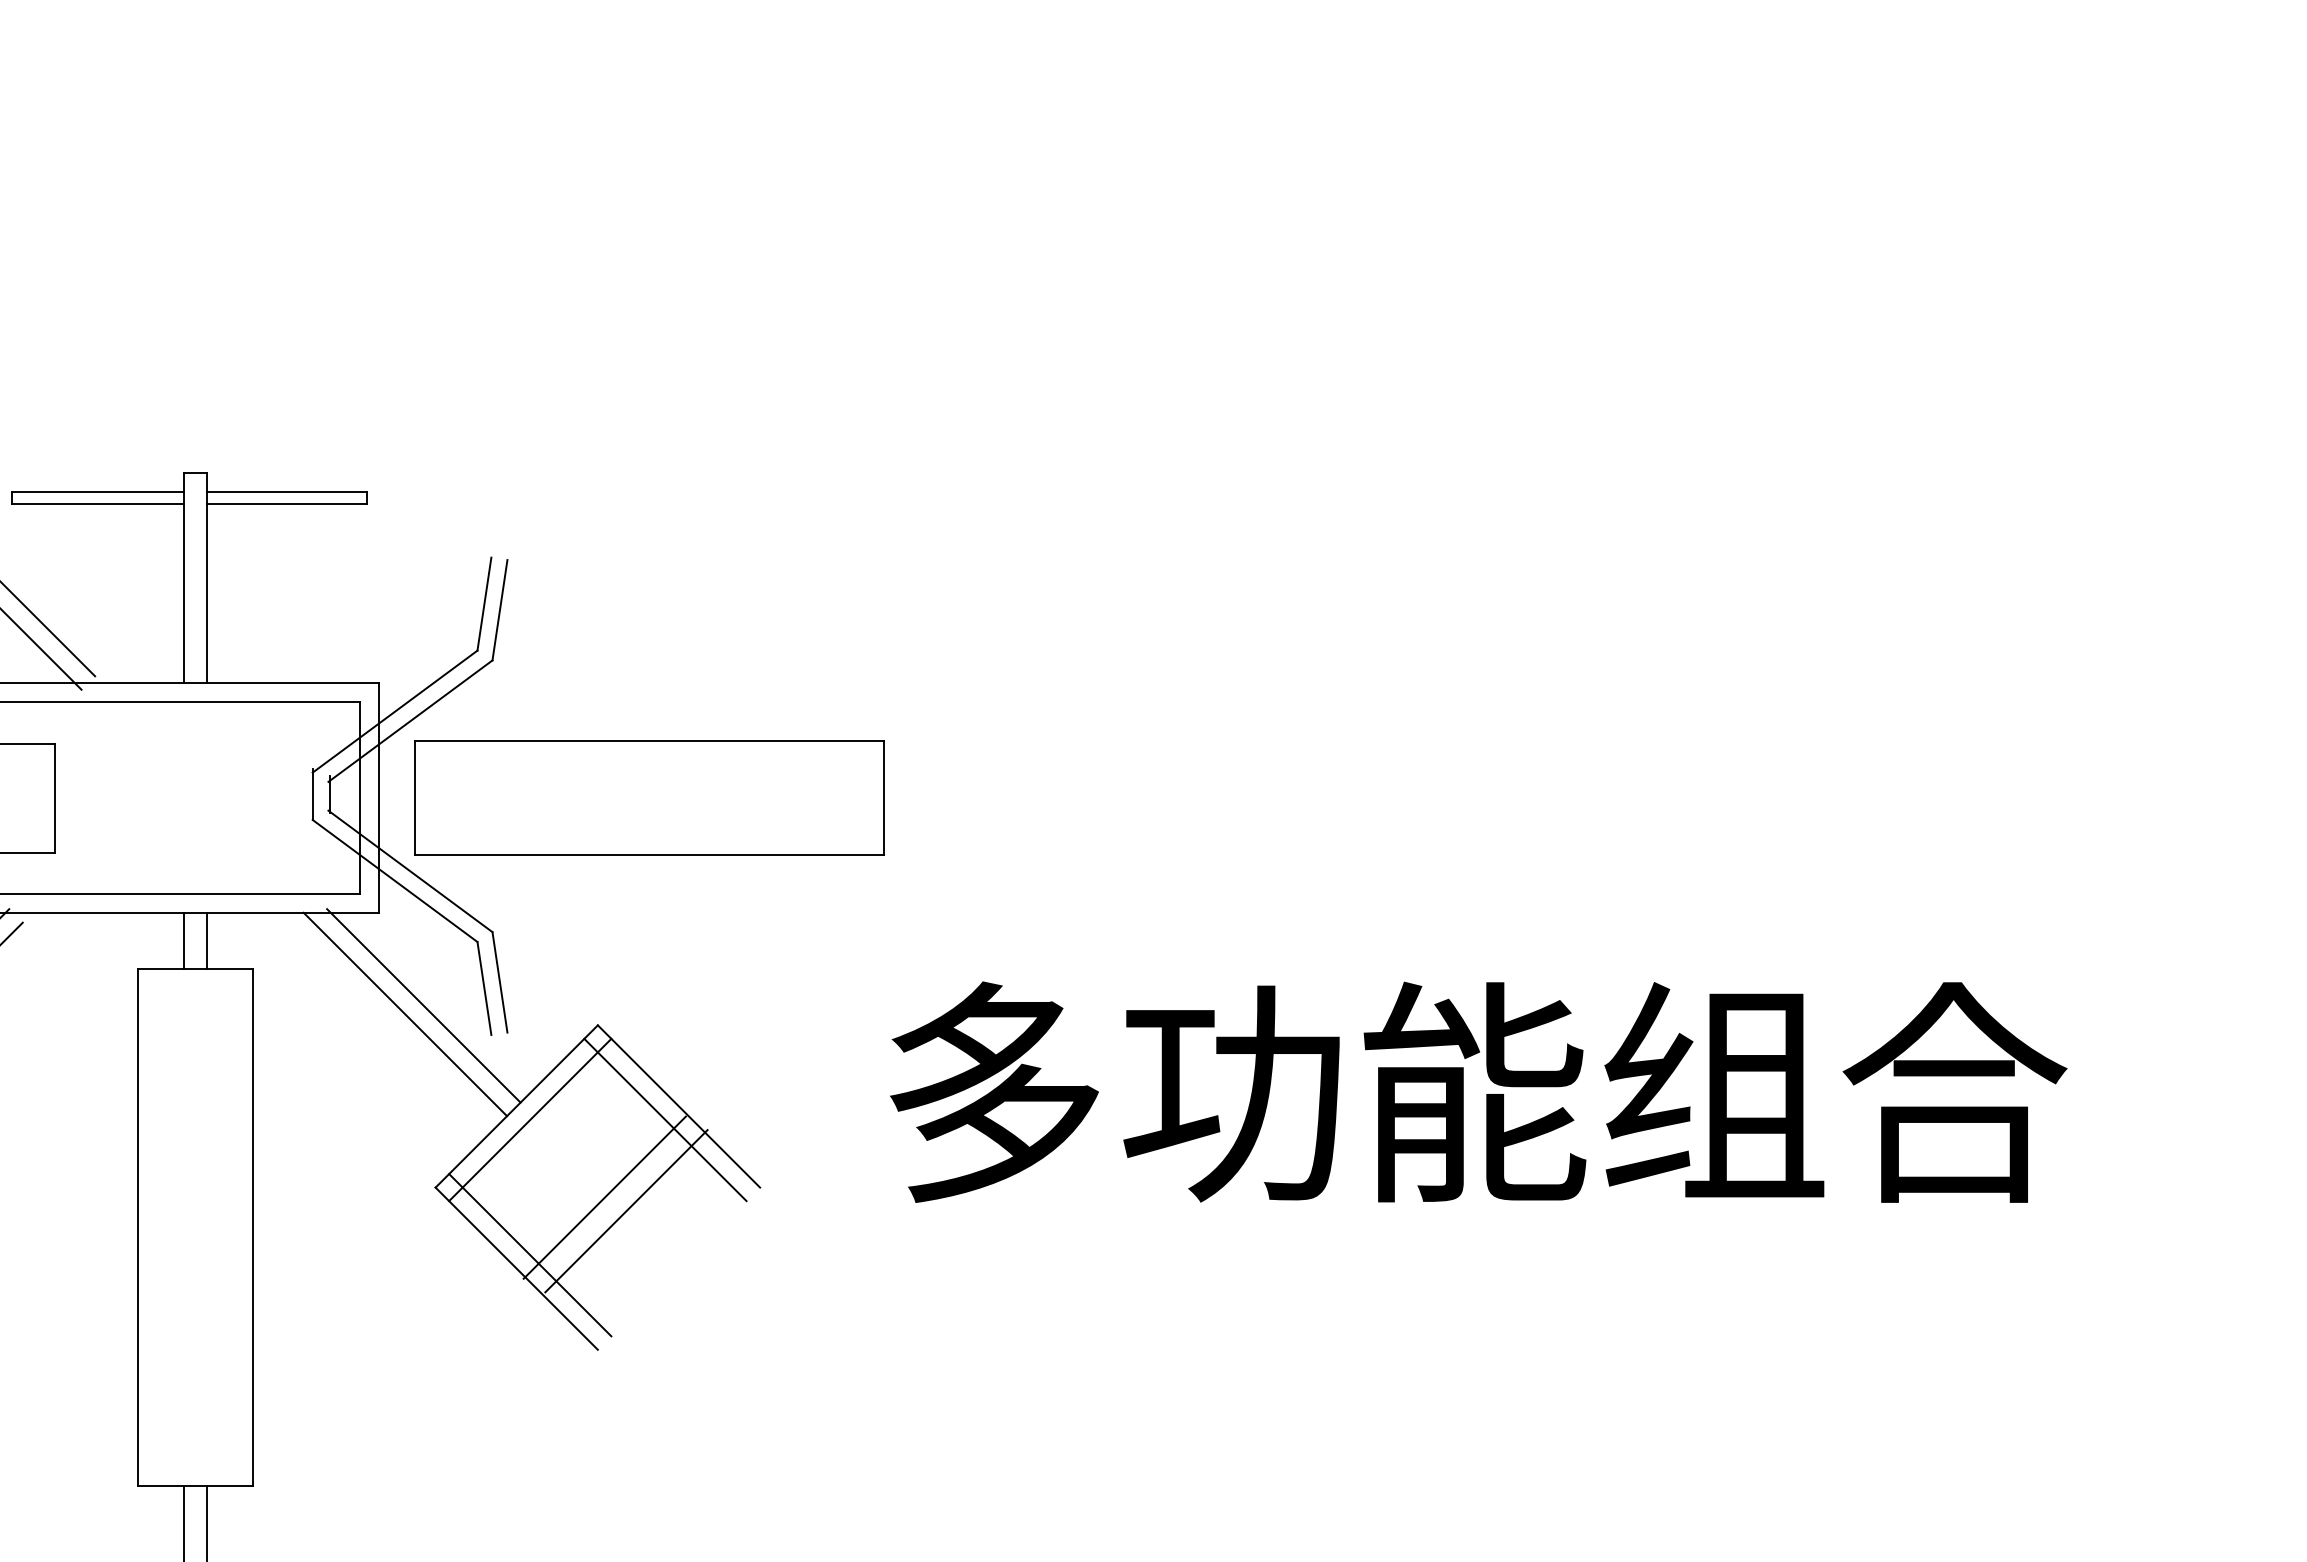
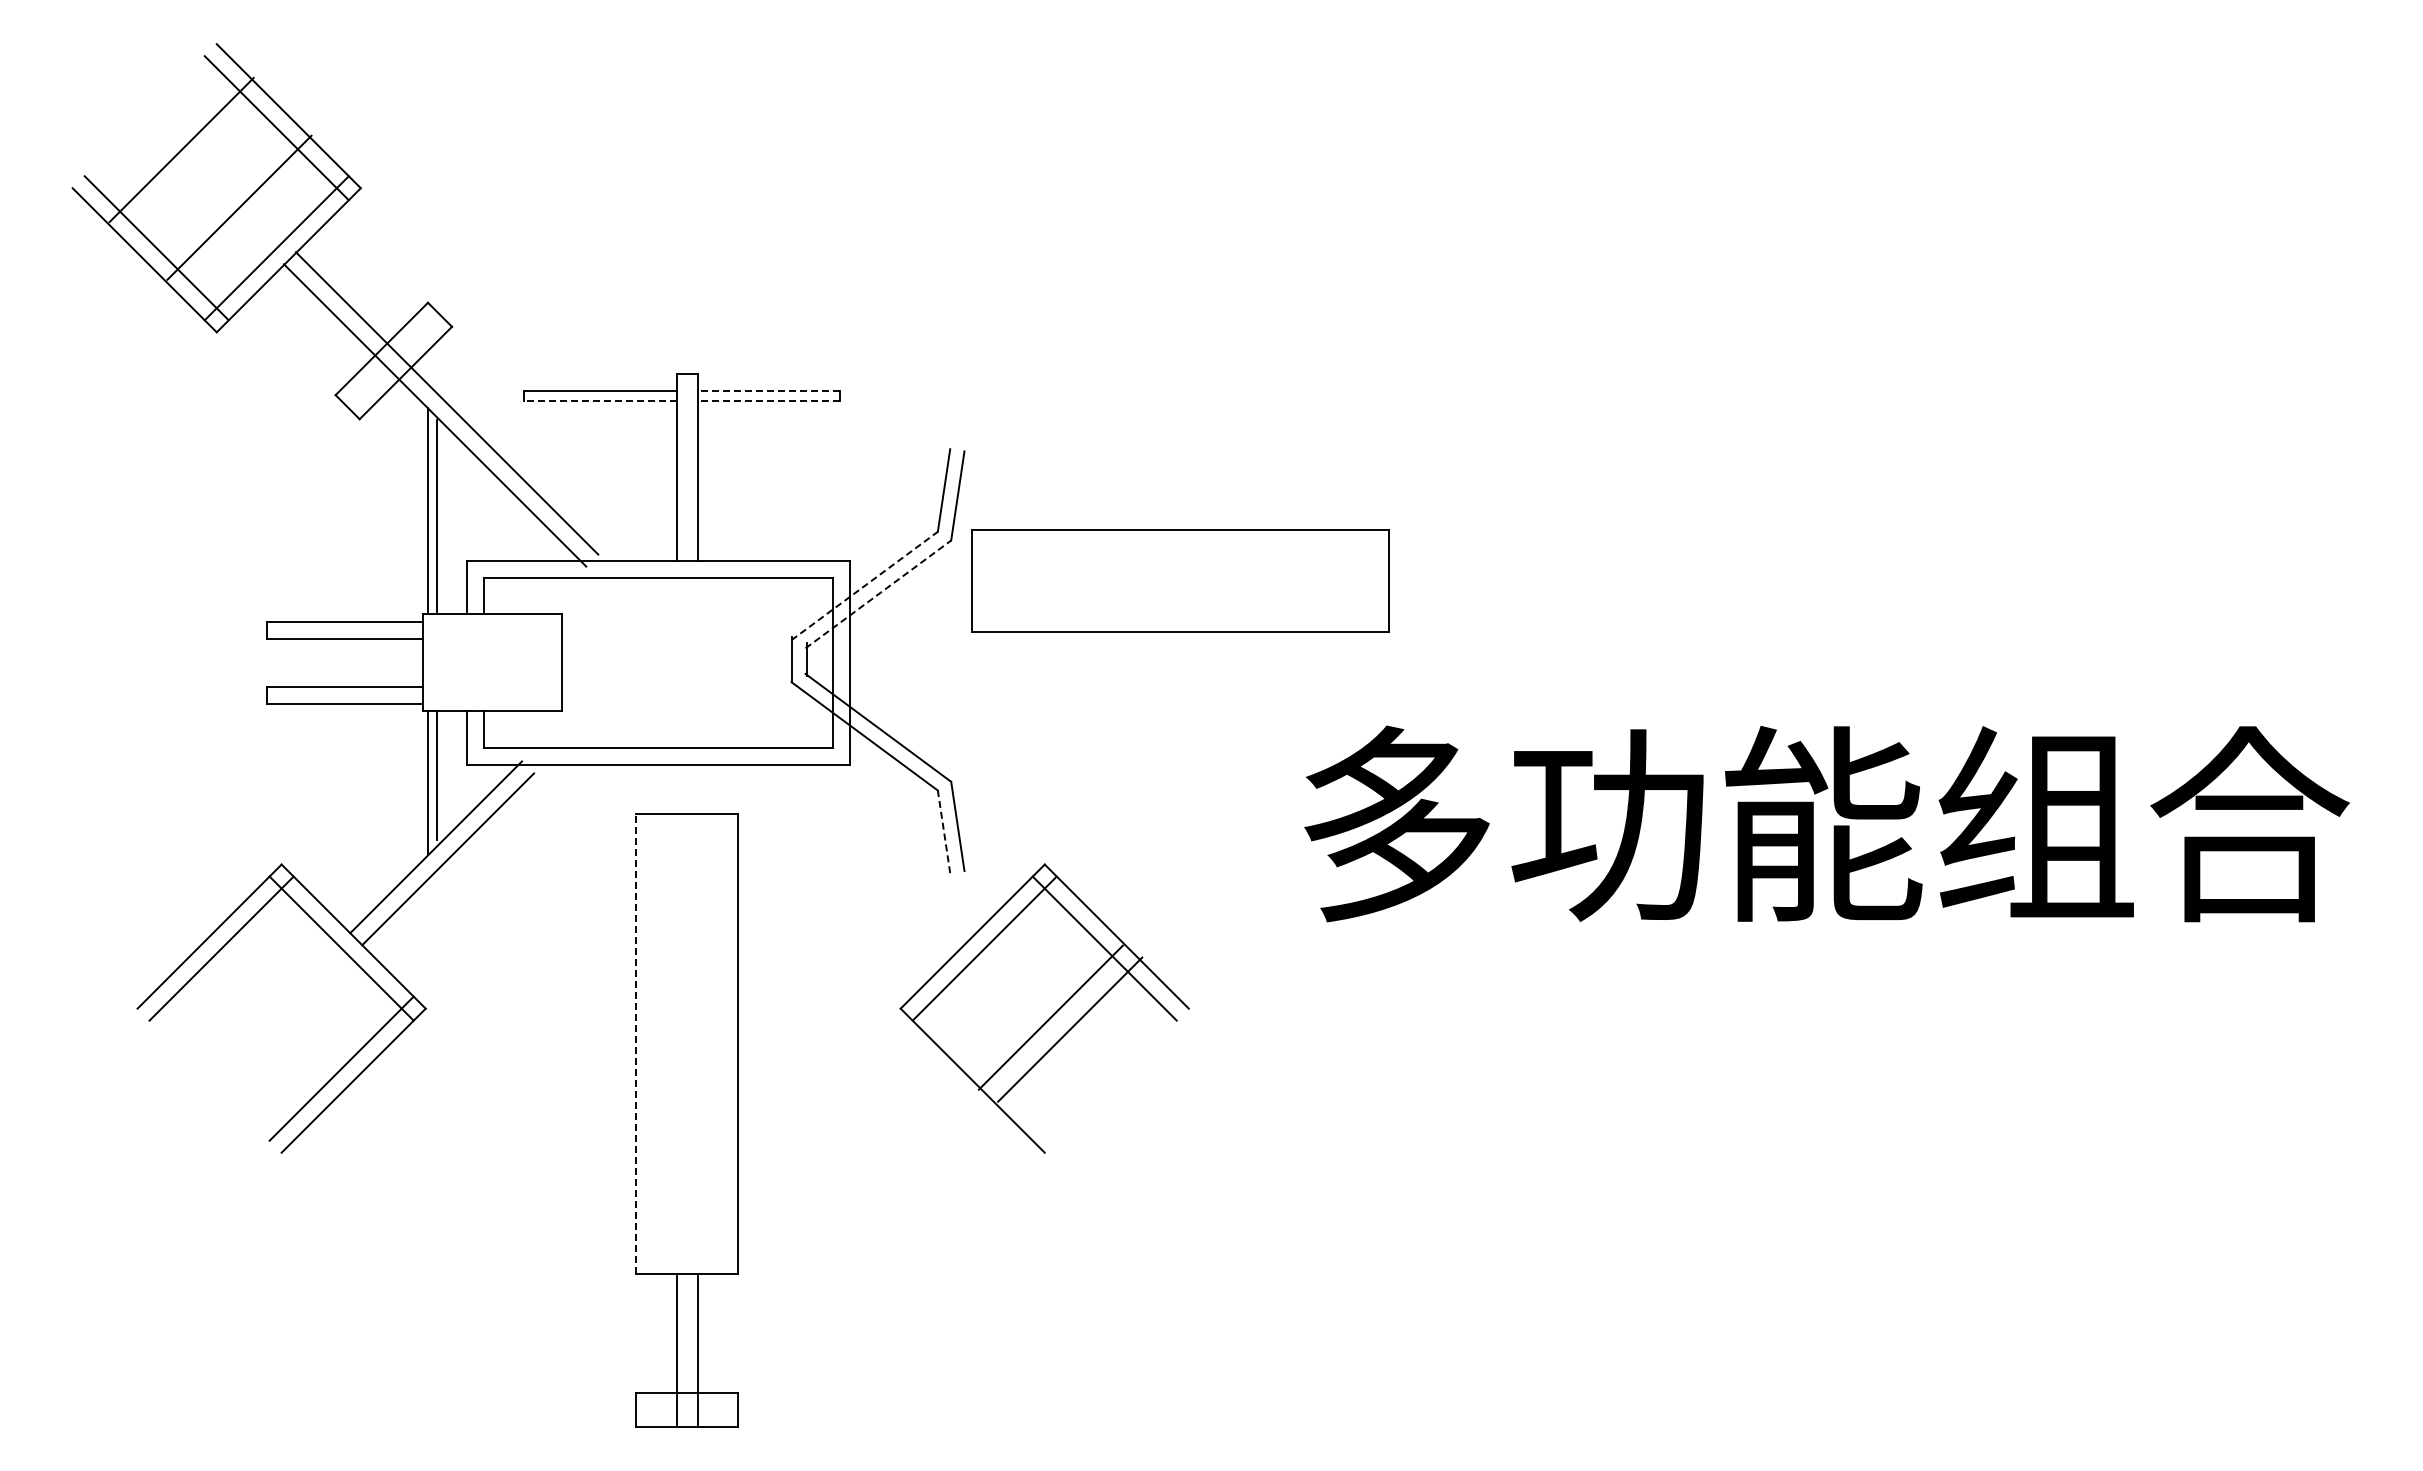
line: (286, 492) -> (768, 391), solid -> dashed
line: (97, 503) -> (600, 401), solid -> dashed
line: (286, 503) -> (768, 401), solid -> dashed
line: (395, 711) -> (865, 585), solid -> dashed
line: (410, 721) -> (878, 594), solid -> dashed
part: (649, 797) -> (1180, 580), moved
line: (184, 940) -> (677, 789), removed
line: (206, 940) -> (697, 789), removed
line: (484, 988) -> (944, 831), solid -> dashed
line: (424, 1006) -> (890, 847), removed
line: (405, 1013) -> (873, 854), removed
text: (1478, 1091) -> (1826, 823), moved
line: (138, 1227) -> (636, 1044), solid -> dashed
line: (529, 1254) -> (984, 1068), removed

